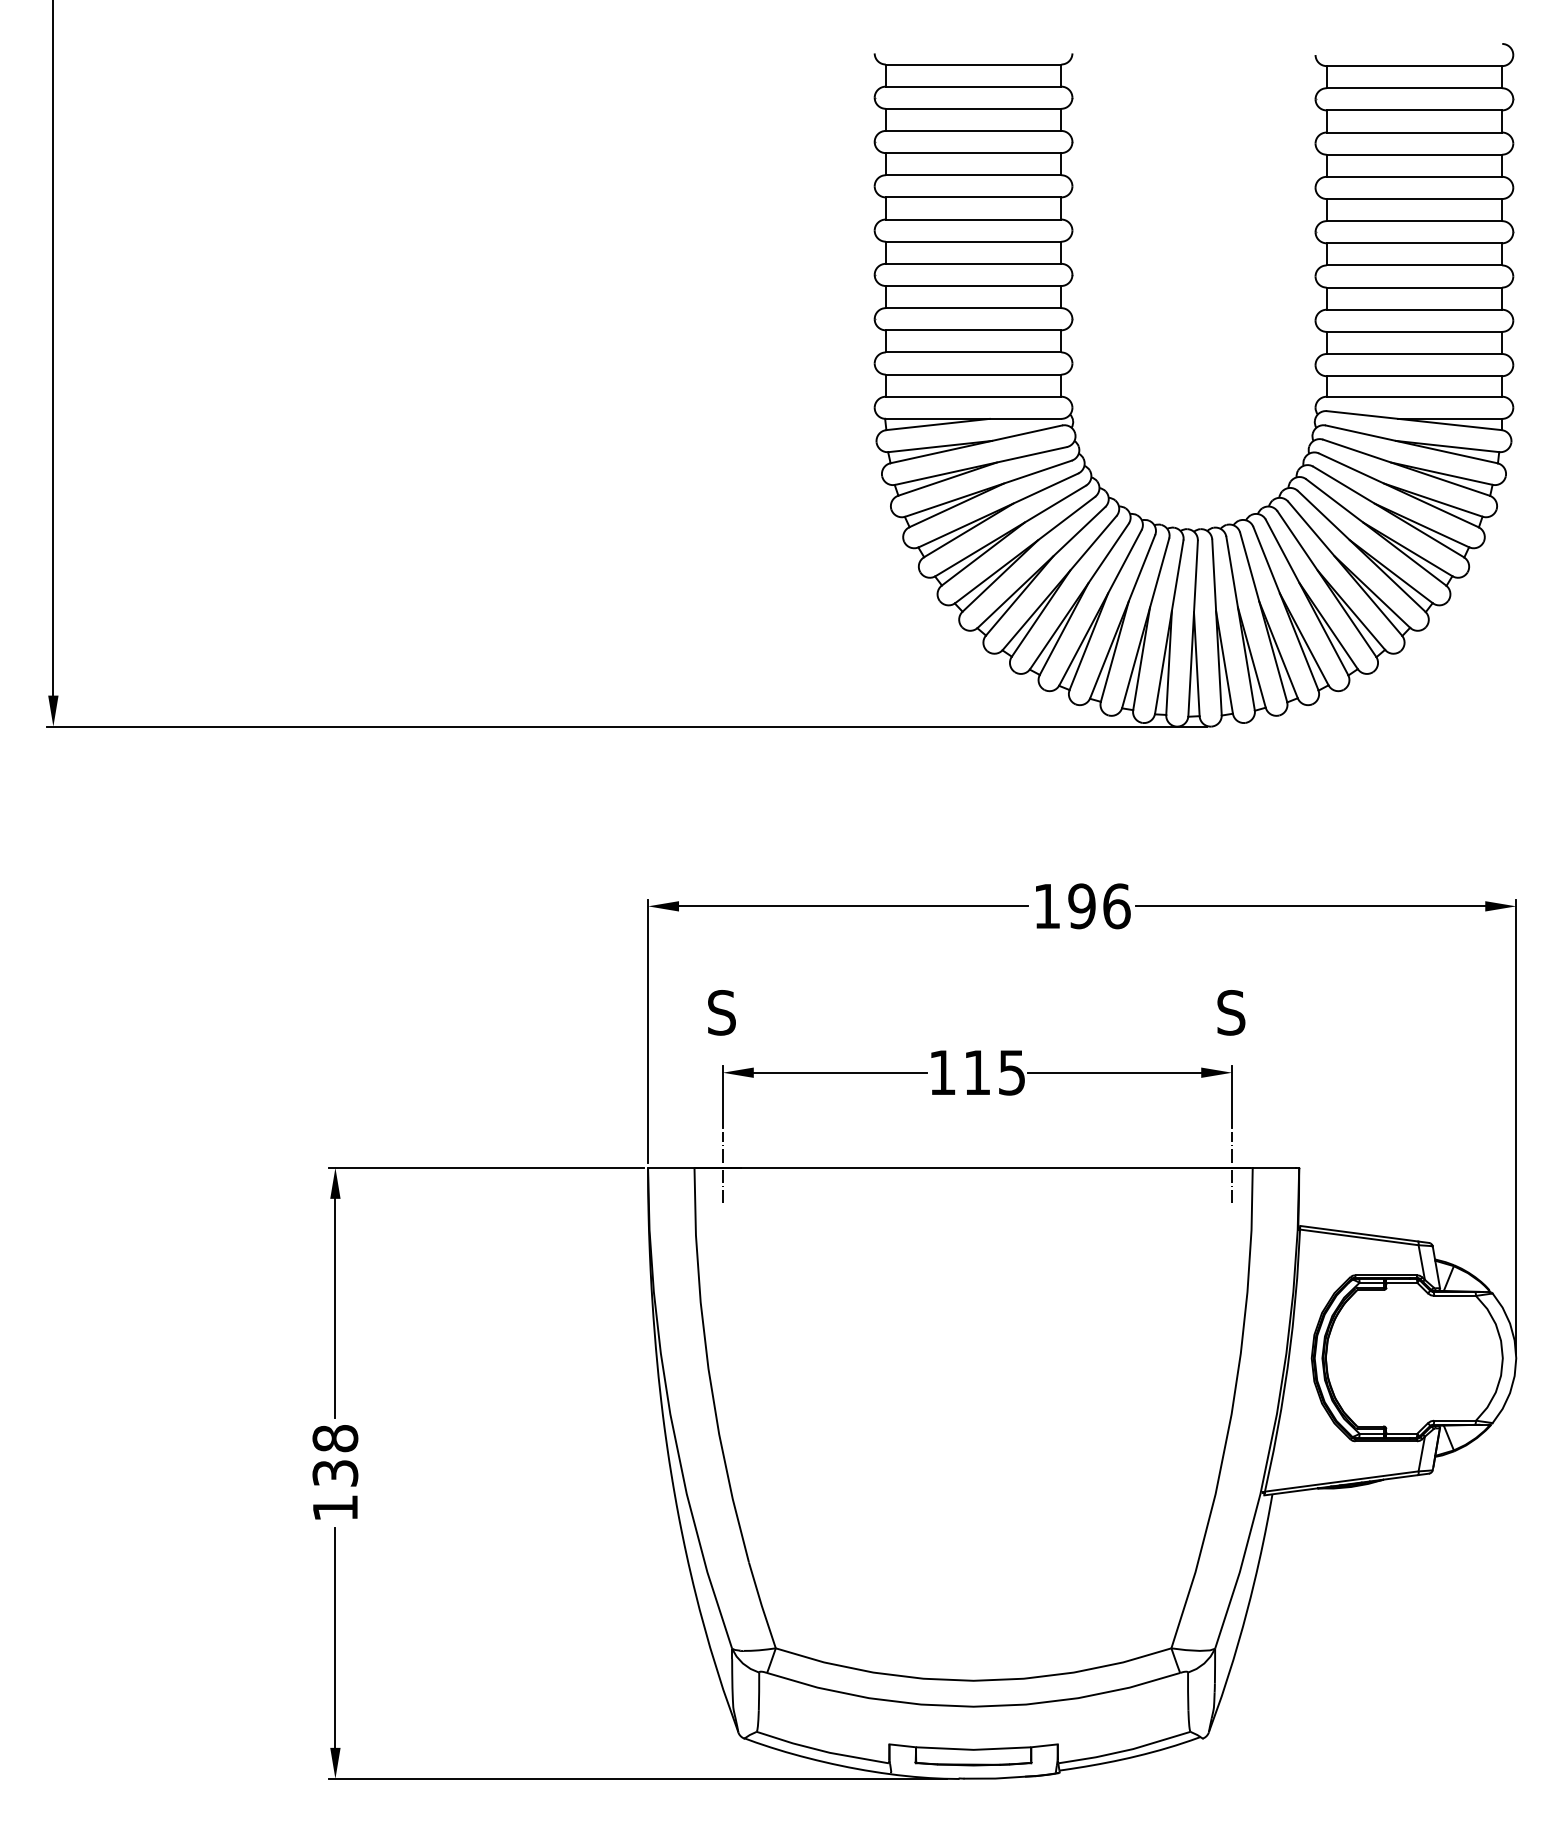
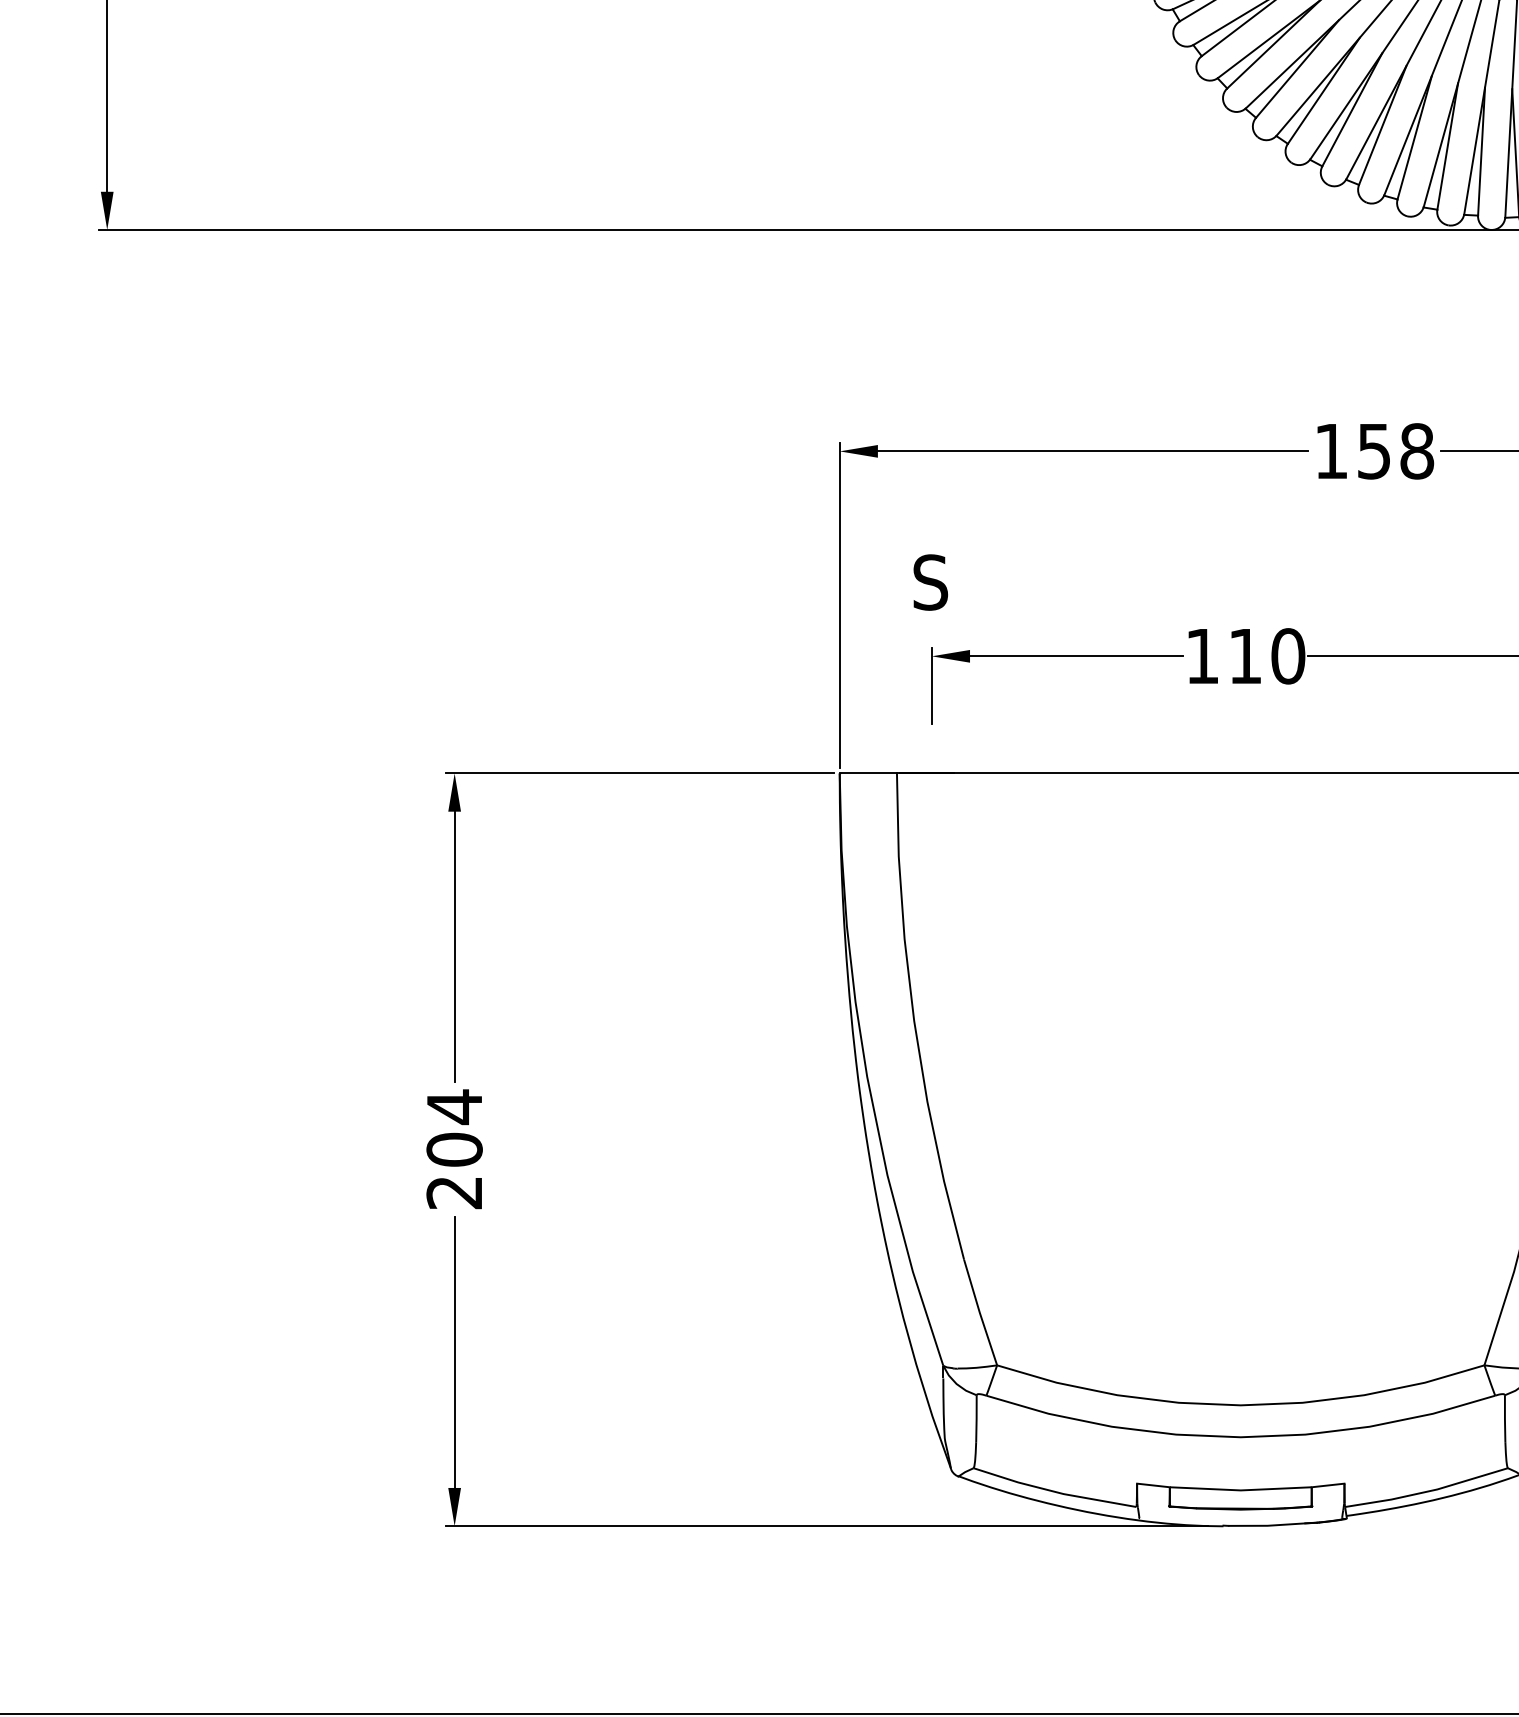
text: (1099, 906) -> (1395, 451), 196 -> 158
text: (1011, 1072) -> (1287, 656), 115 -> 110
line: (722, 1167) -> (931, 773), removed
text: (335, 1472) -> (454, 1148), 138 -> 204

